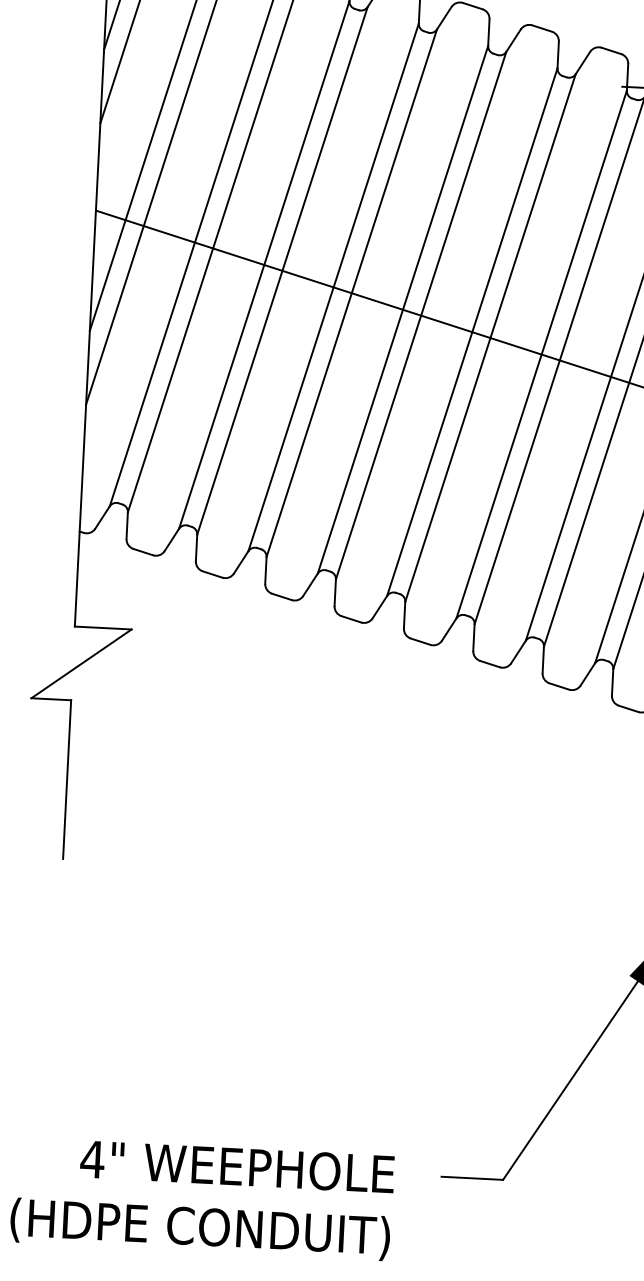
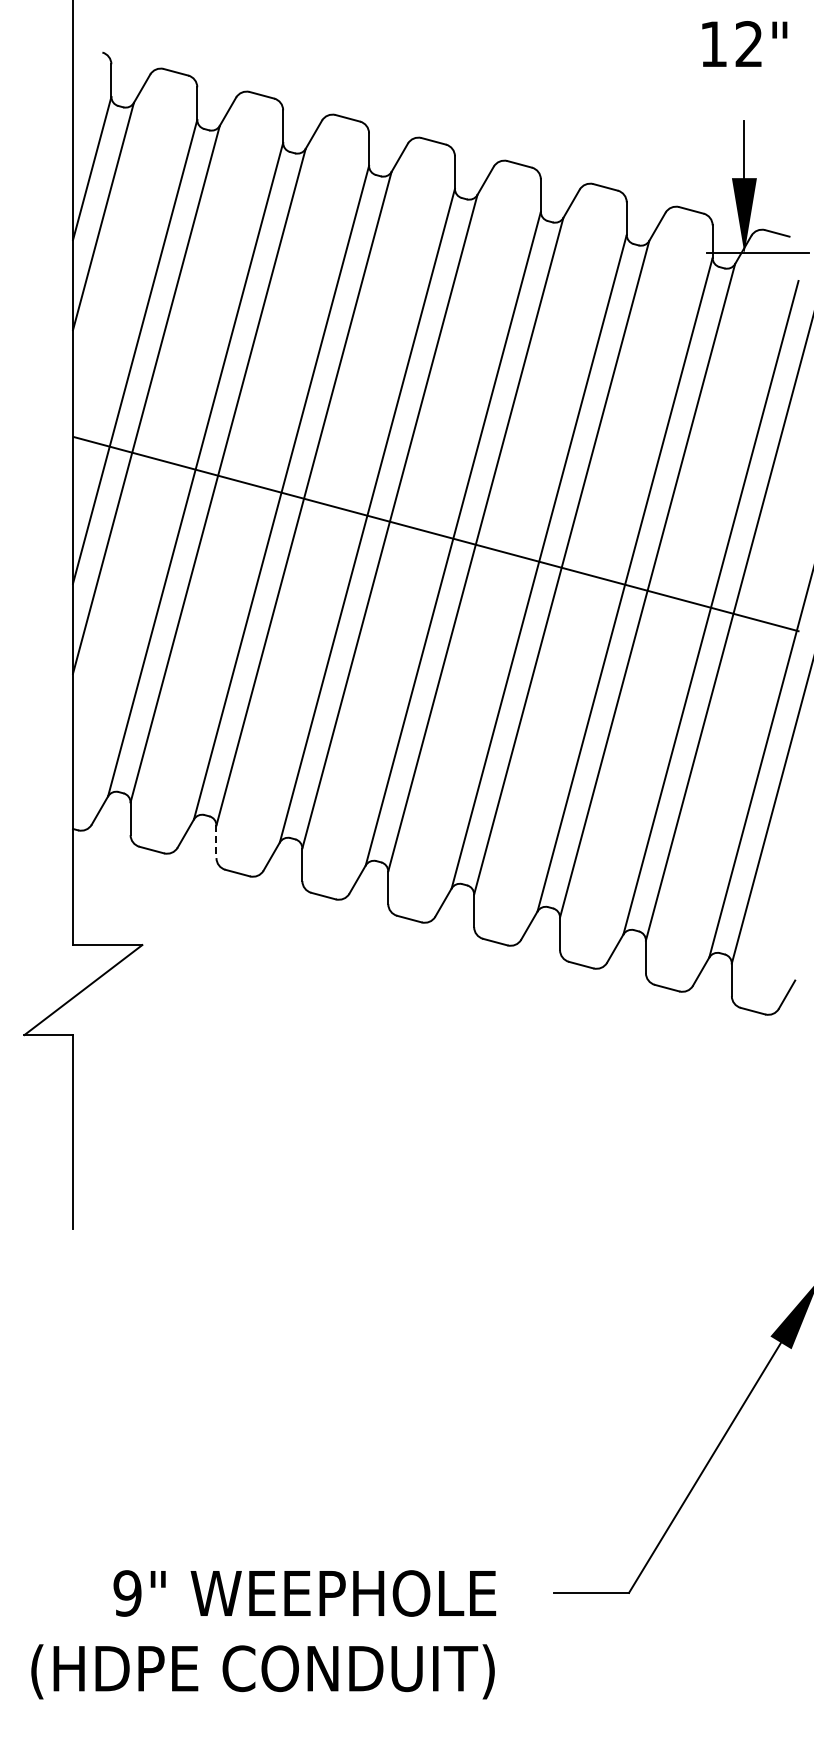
line: (196, 548) -> (216, 842), solid -> dashed
text: (92, 1159) -> (127, 1593), 4" -> 9"

